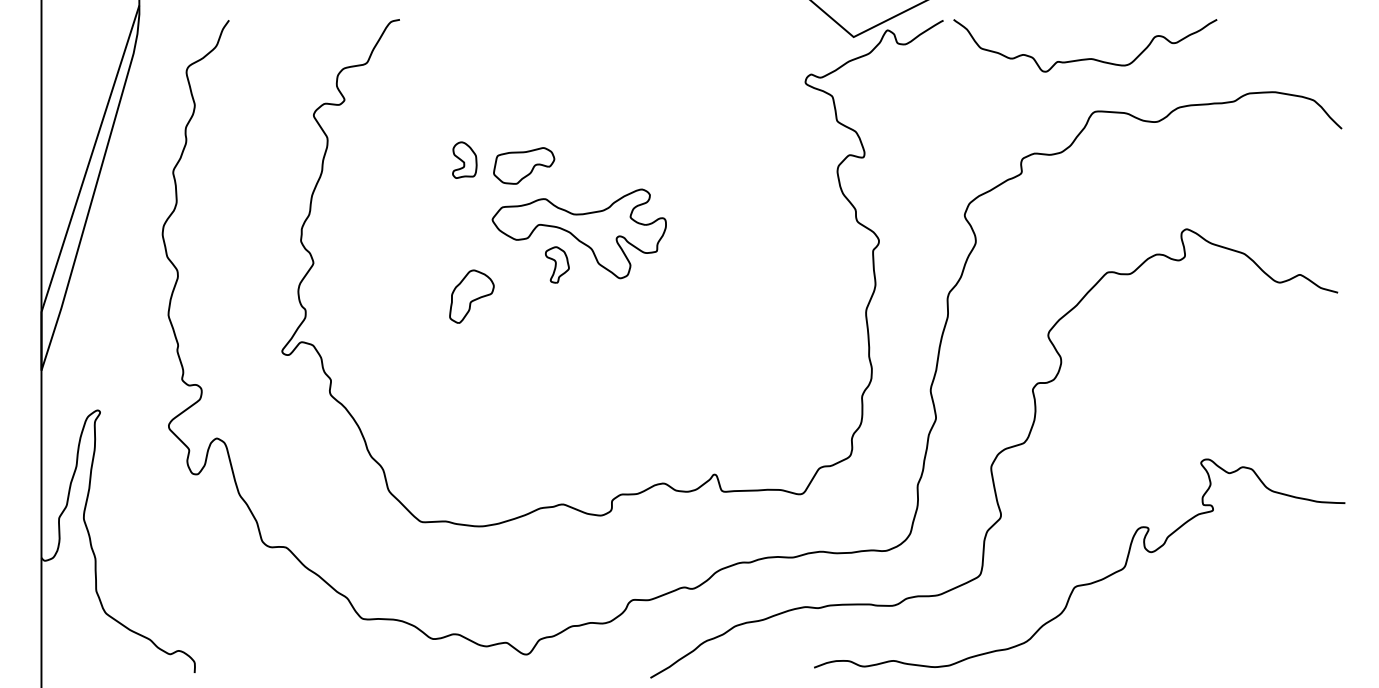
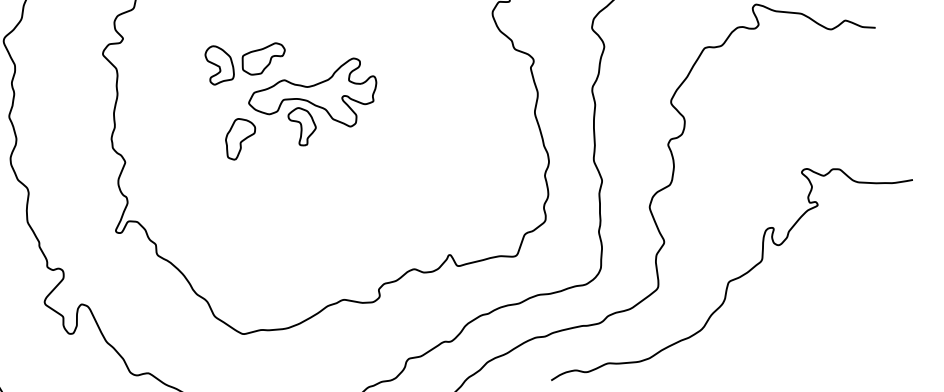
part: (464, 159) -> (219, 63), size x1.43
part: (557, 264) -> (303, 126), size x1.43
part: (471, 296) -> (240, 138), moved

